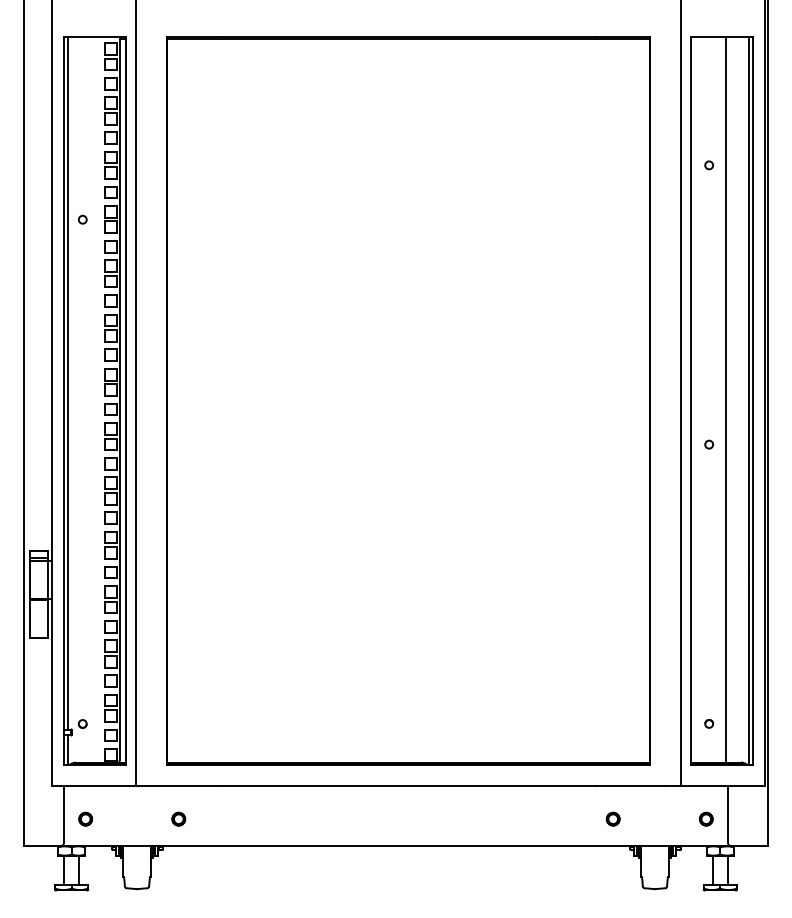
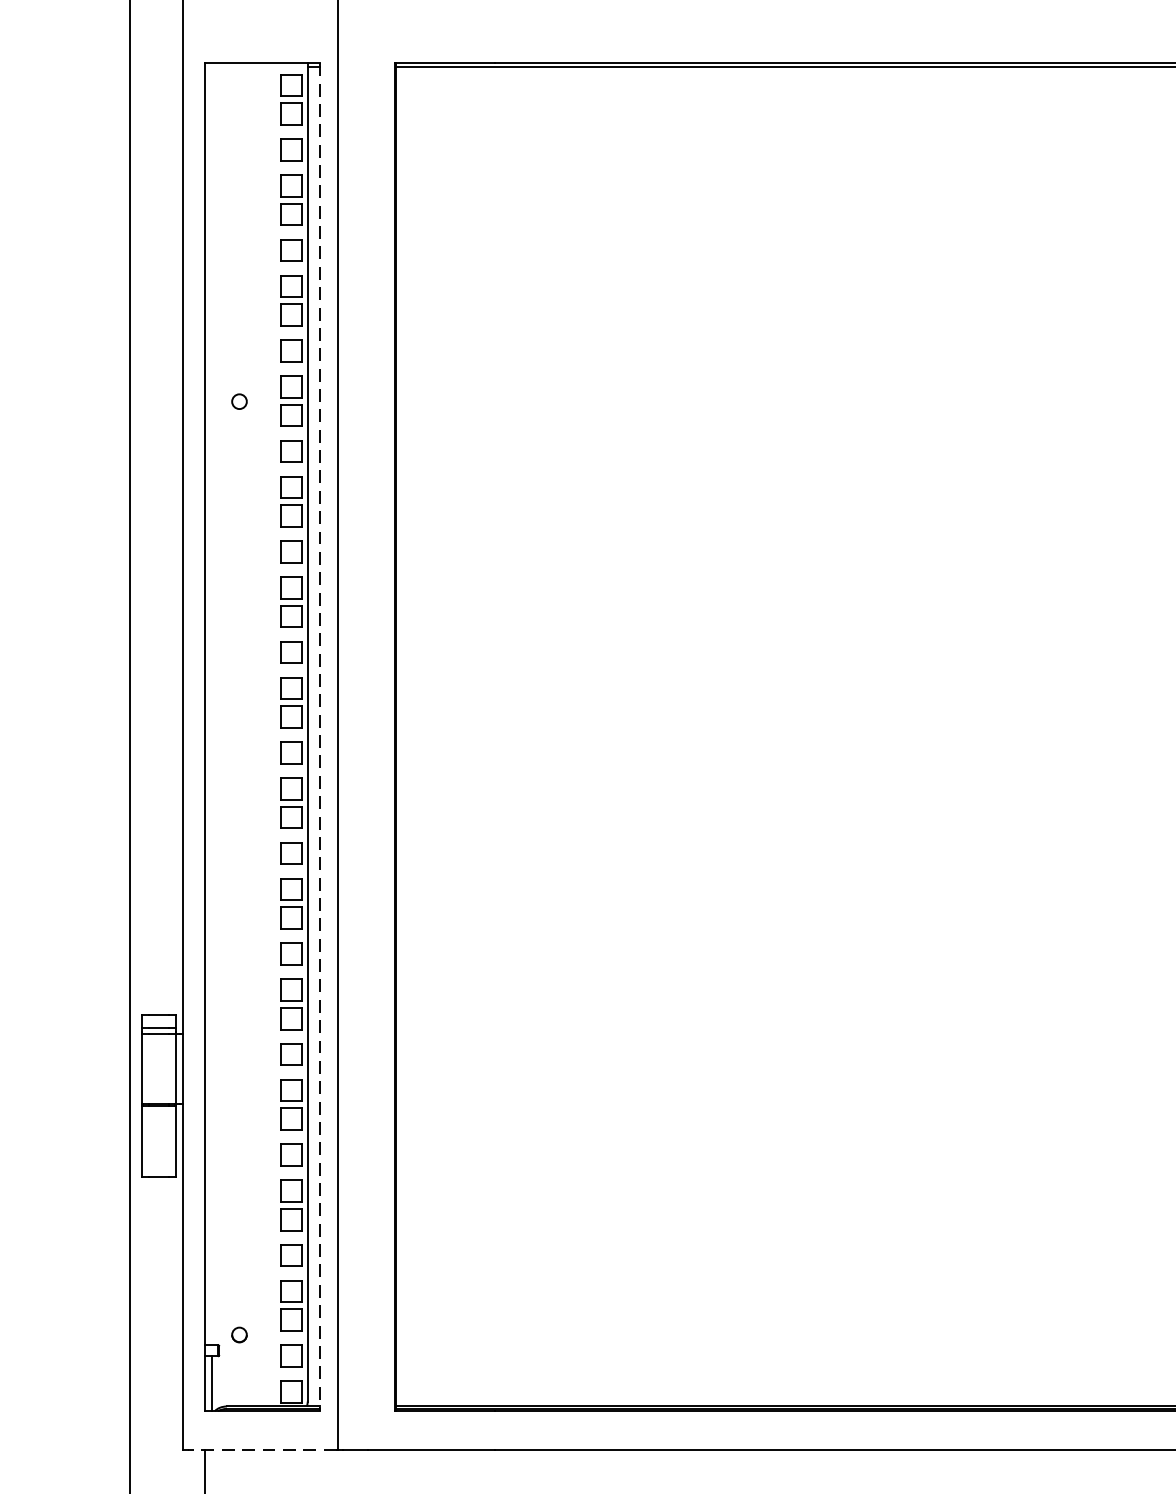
line: (67, 382) -> (211, 702), removed
line: (126, 401) -> (320, 738), solid -> dashed
line: (94, 785) -> (261, 1448), solid -> dashed

